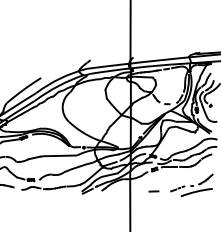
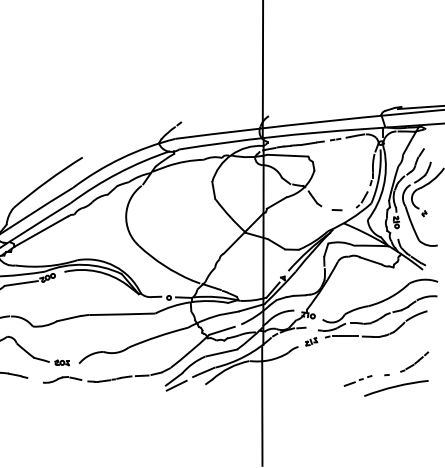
line: (153, 191) -> (309, 386), removed

